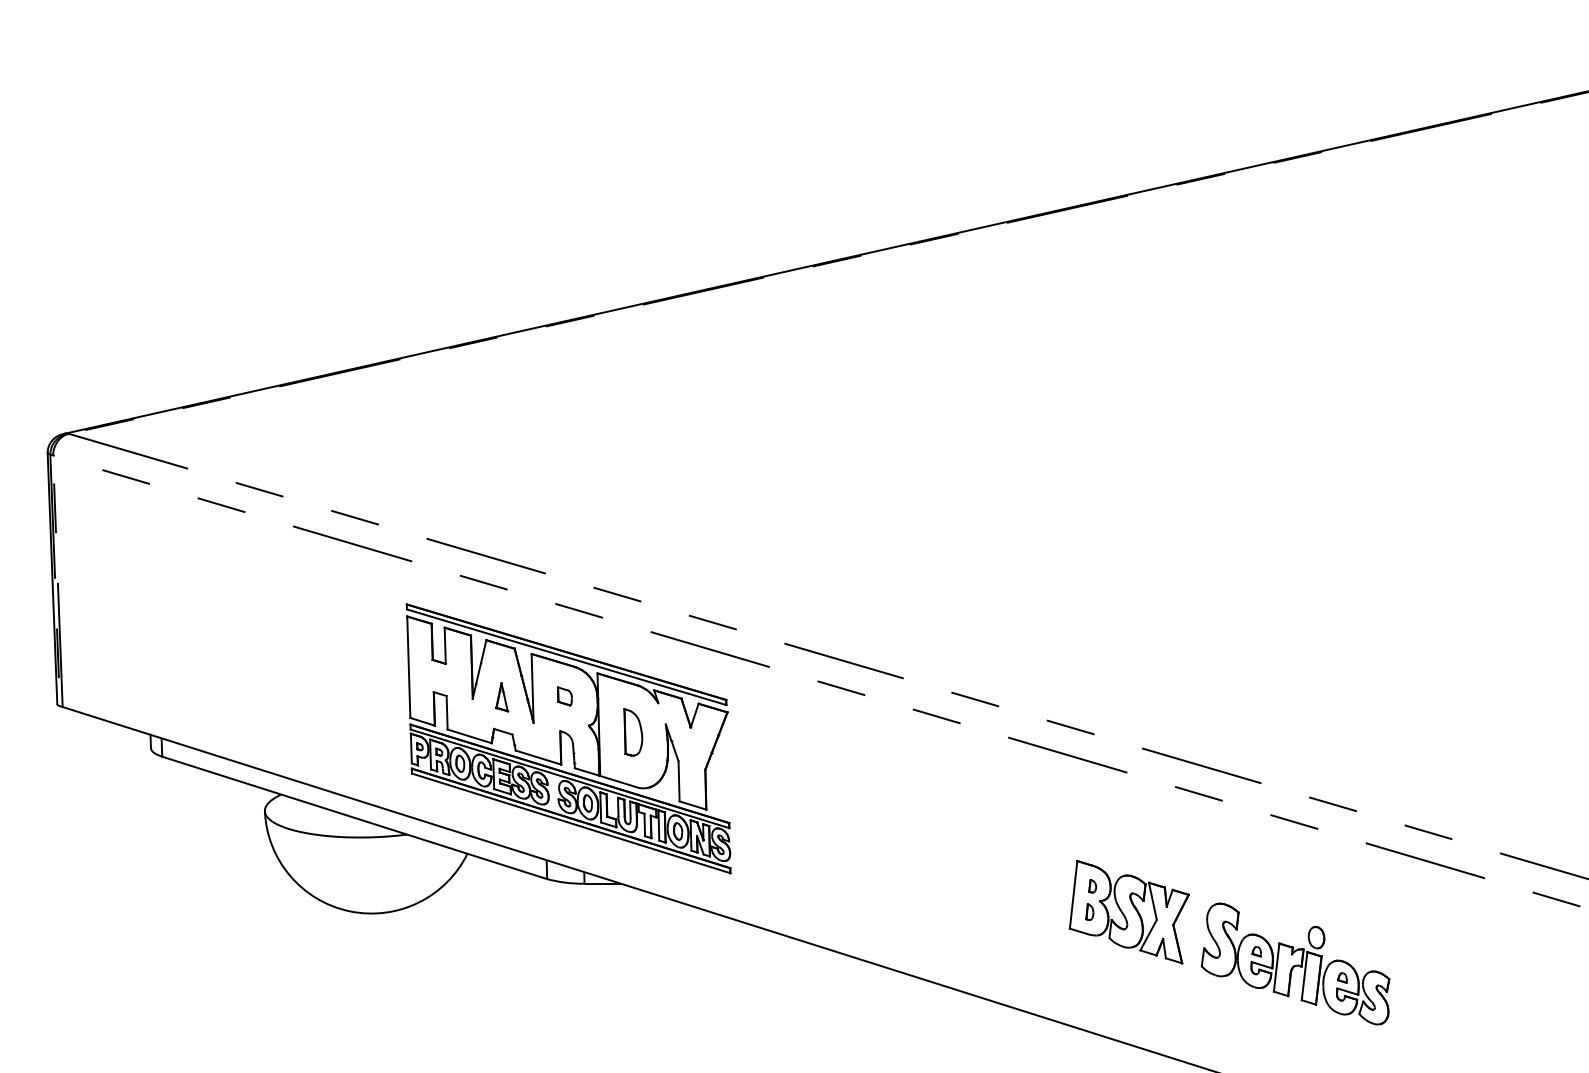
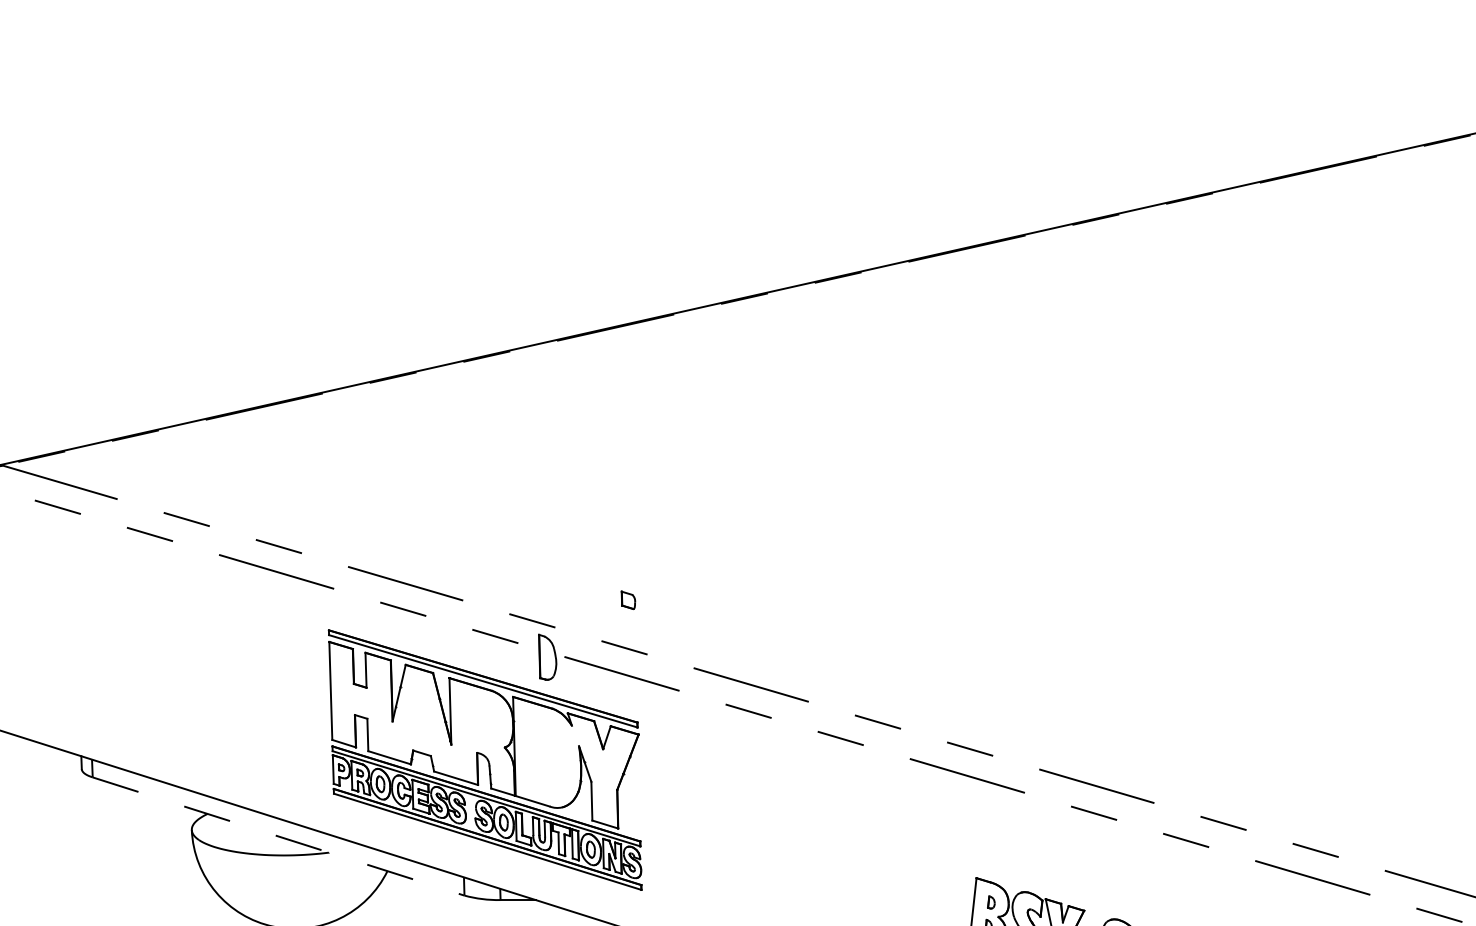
part: (564, 696) -> (628, 600), moved
part: (502, 697) -> (421, 720), removed
part: (633, 732) -> (547, 657), moved
line: (354, 817) -> (278, 836), solid -> dashed

